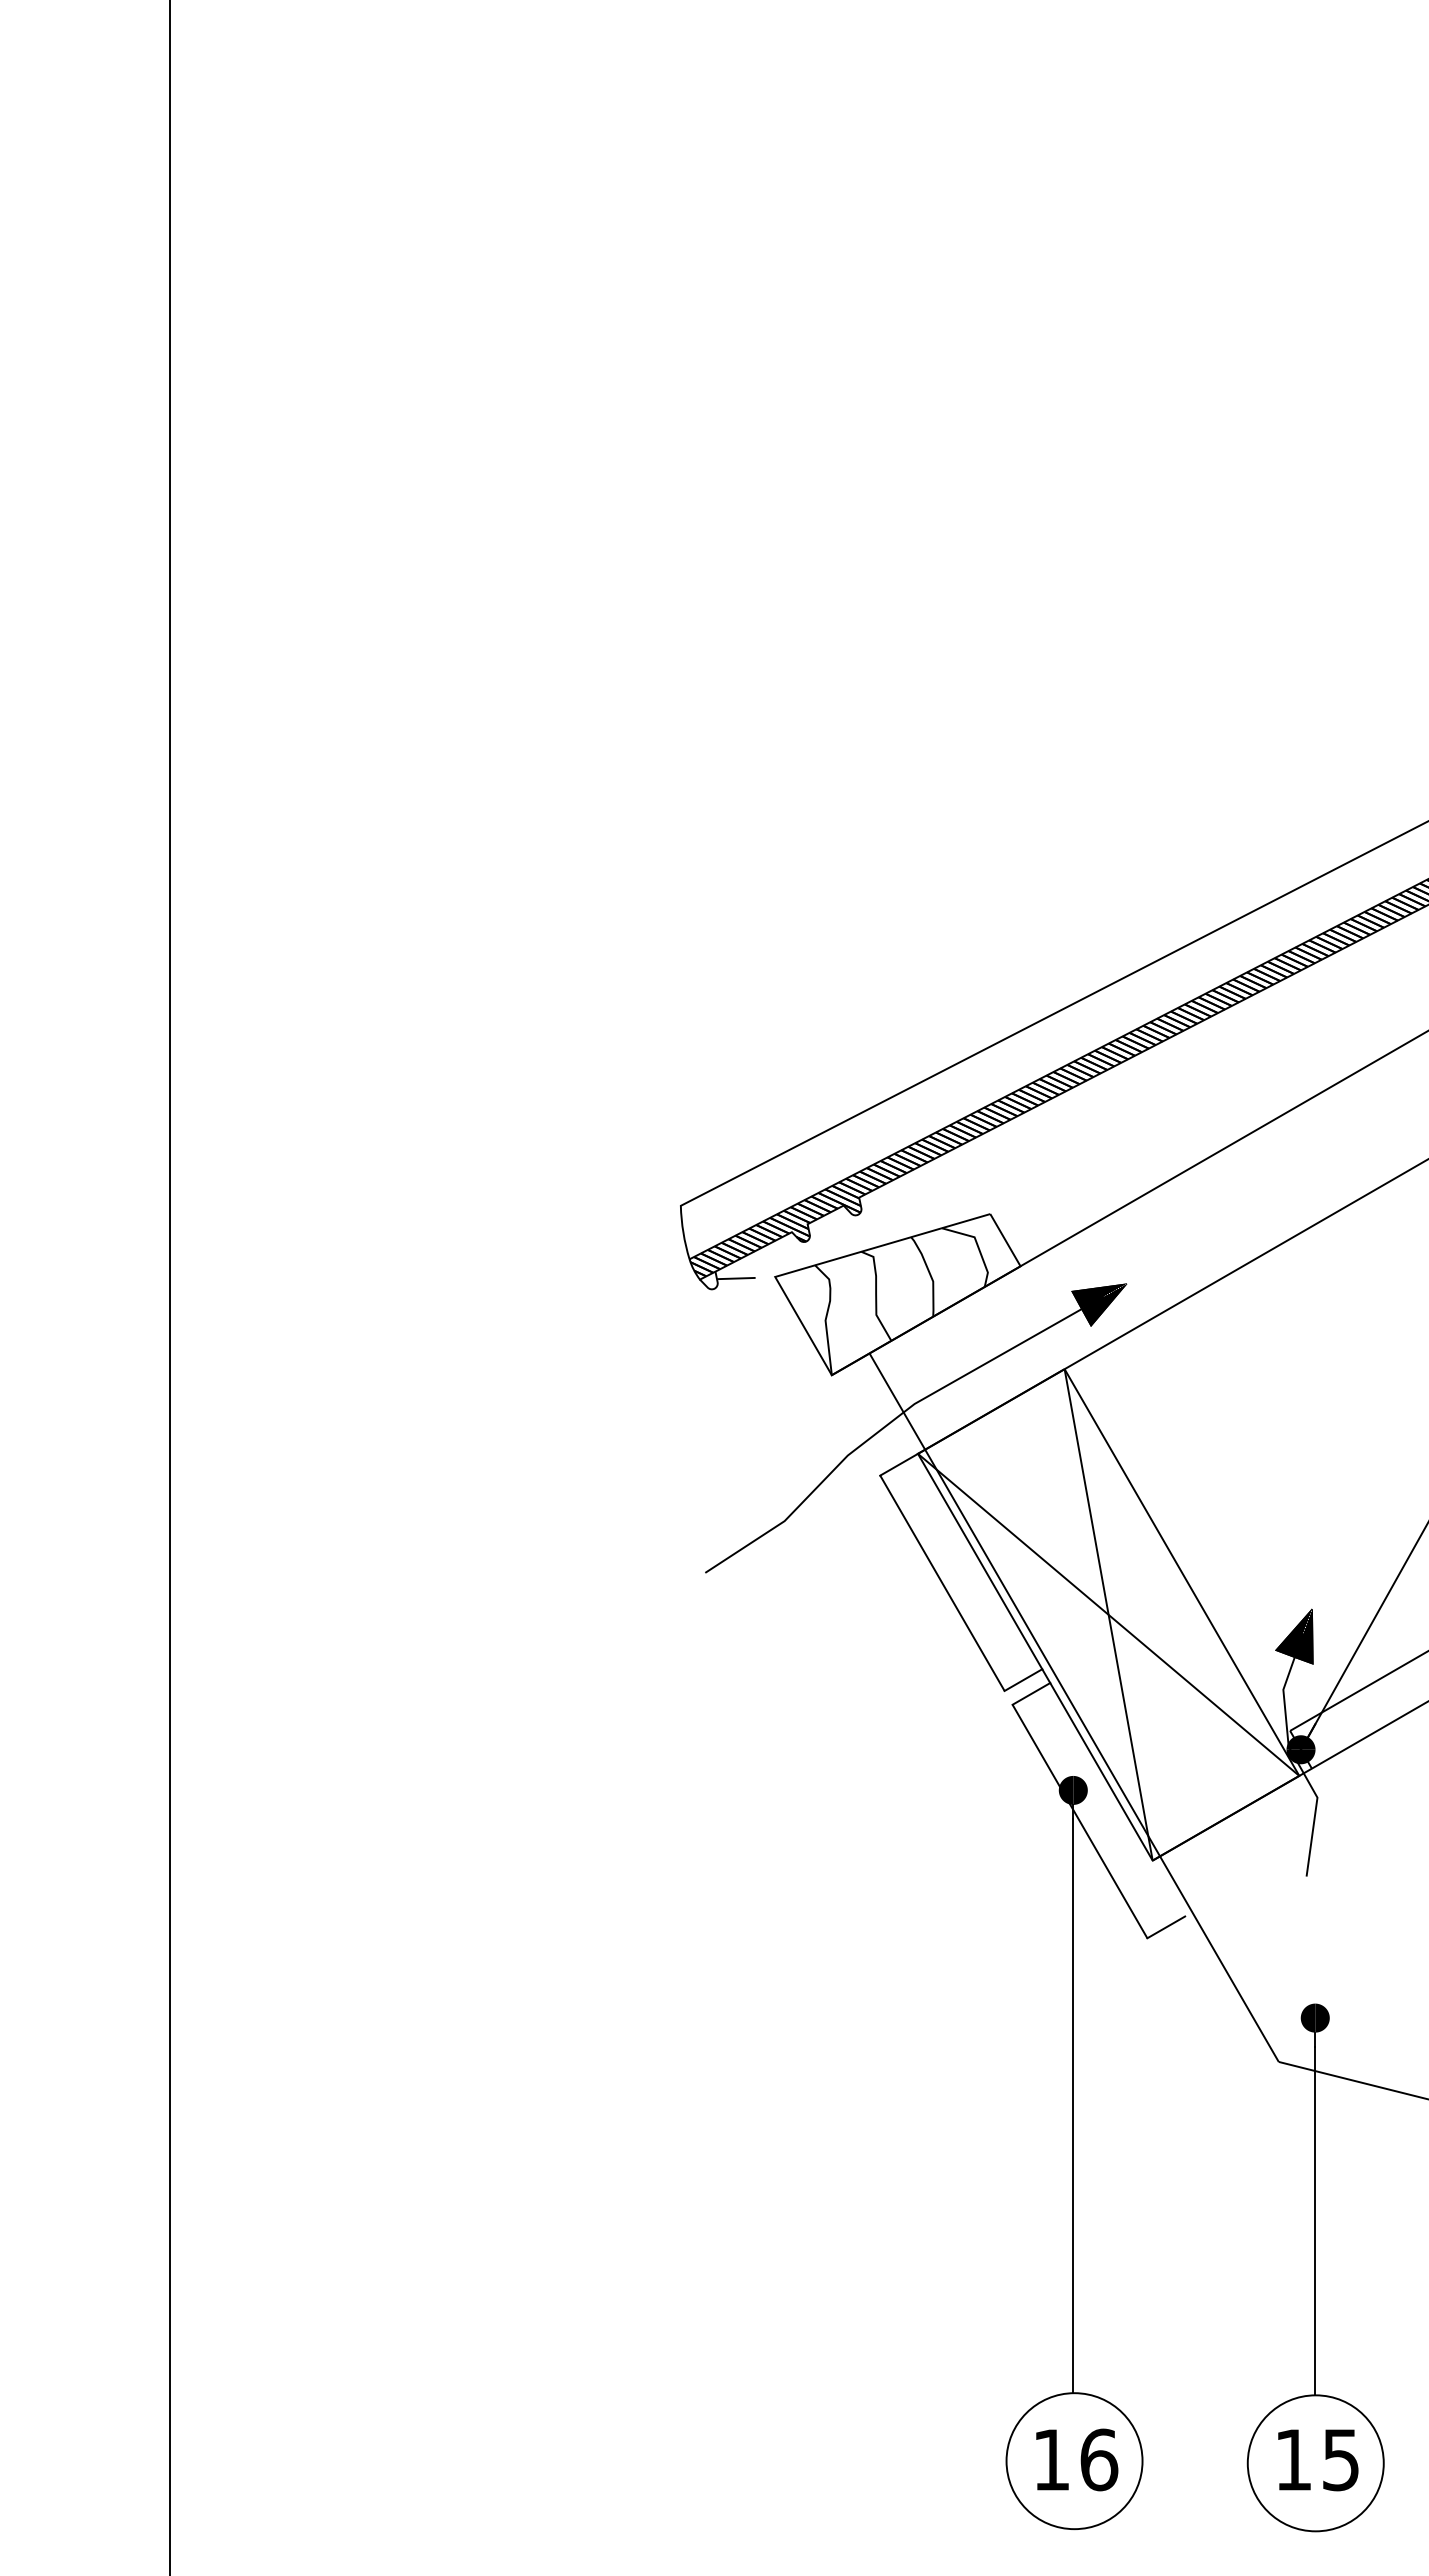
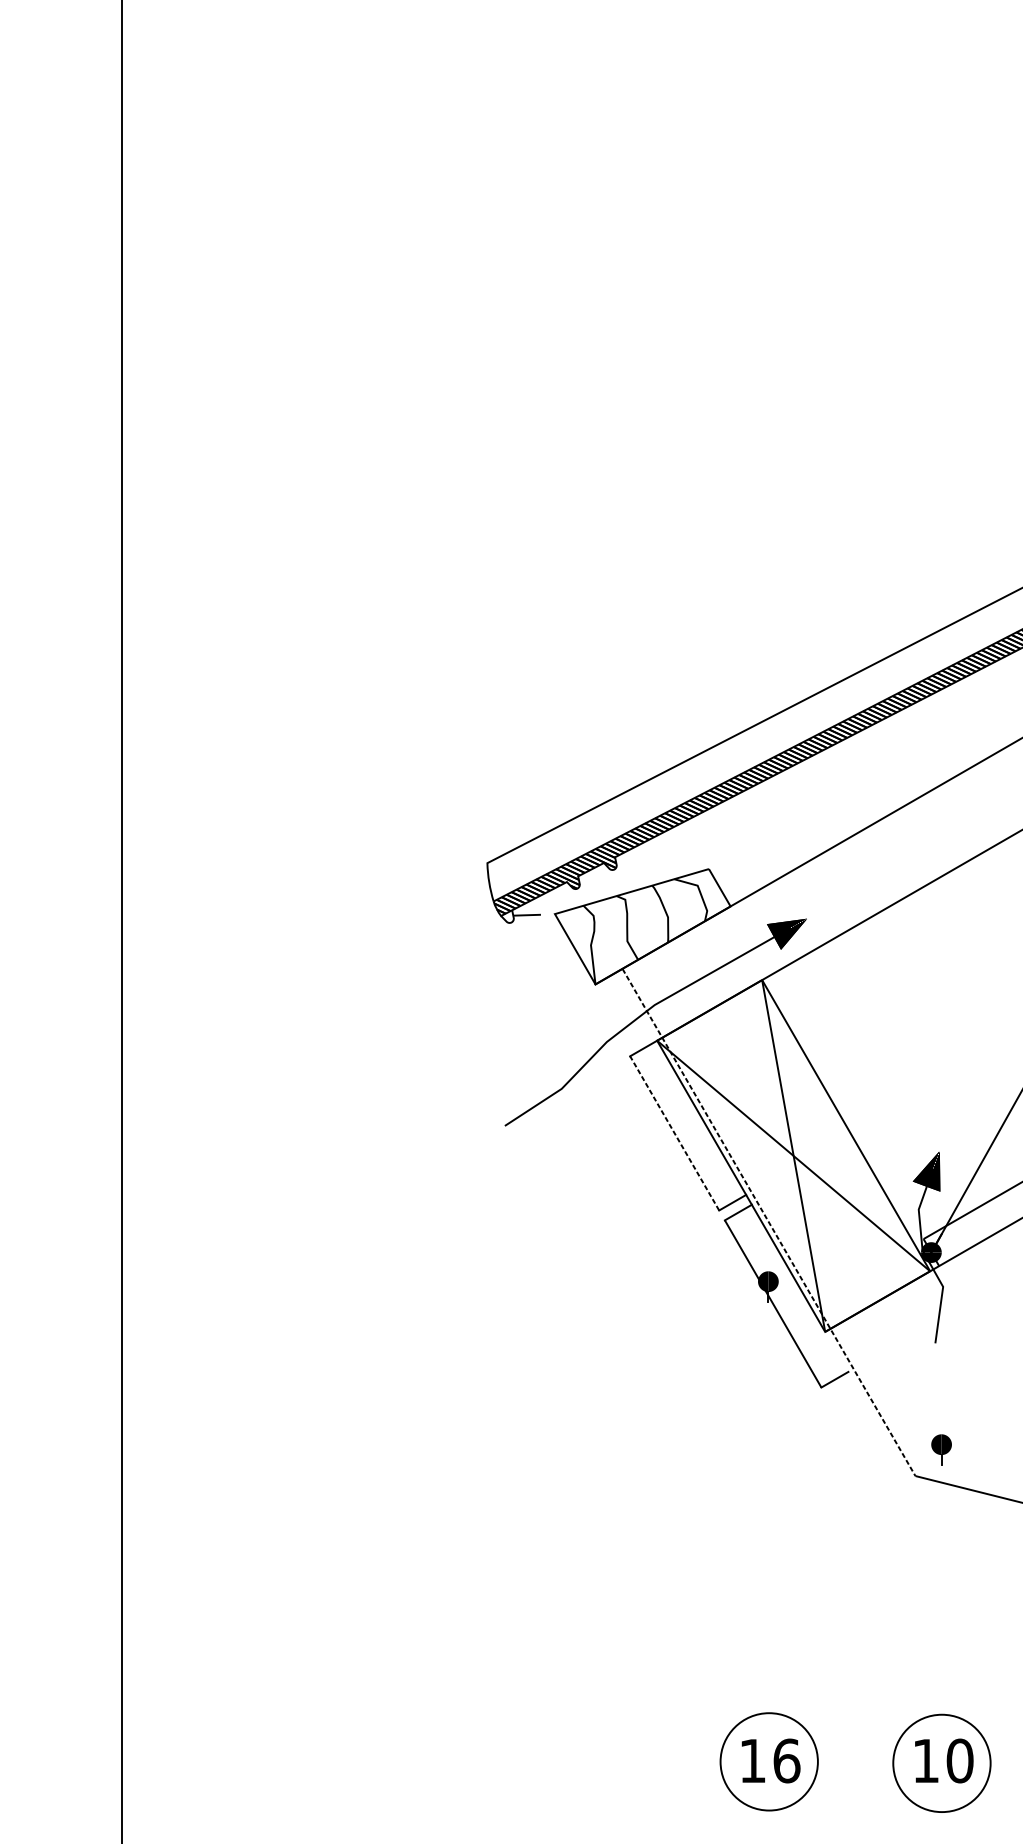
line: (942, 1583) -> (674, 1133), solid -> dashed
line: (1074, 1707) -> (769, 1222), solid -> dashed
line: (1073, 2105) -> (768, 1507), removed
line: (1315, 2221) -> (941, 1590), removed
text: (1340, 2459) -> (959, 1760), 15 -> 10

